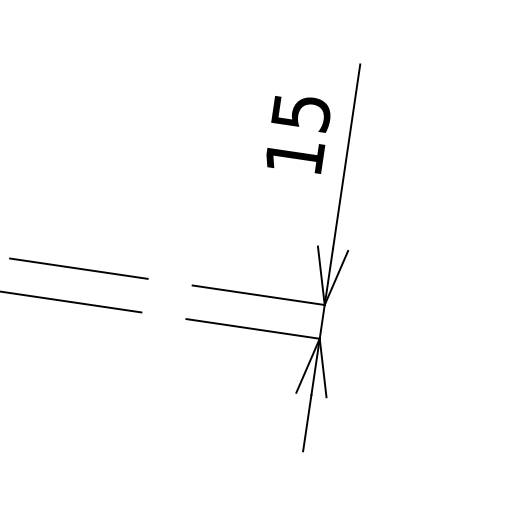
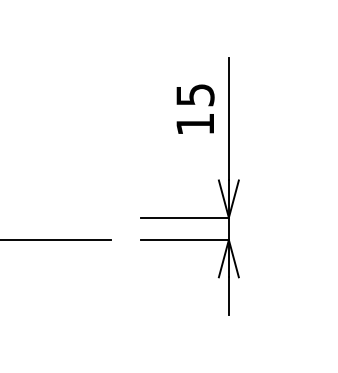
line: (77, 268) -> (65, 217), removed

